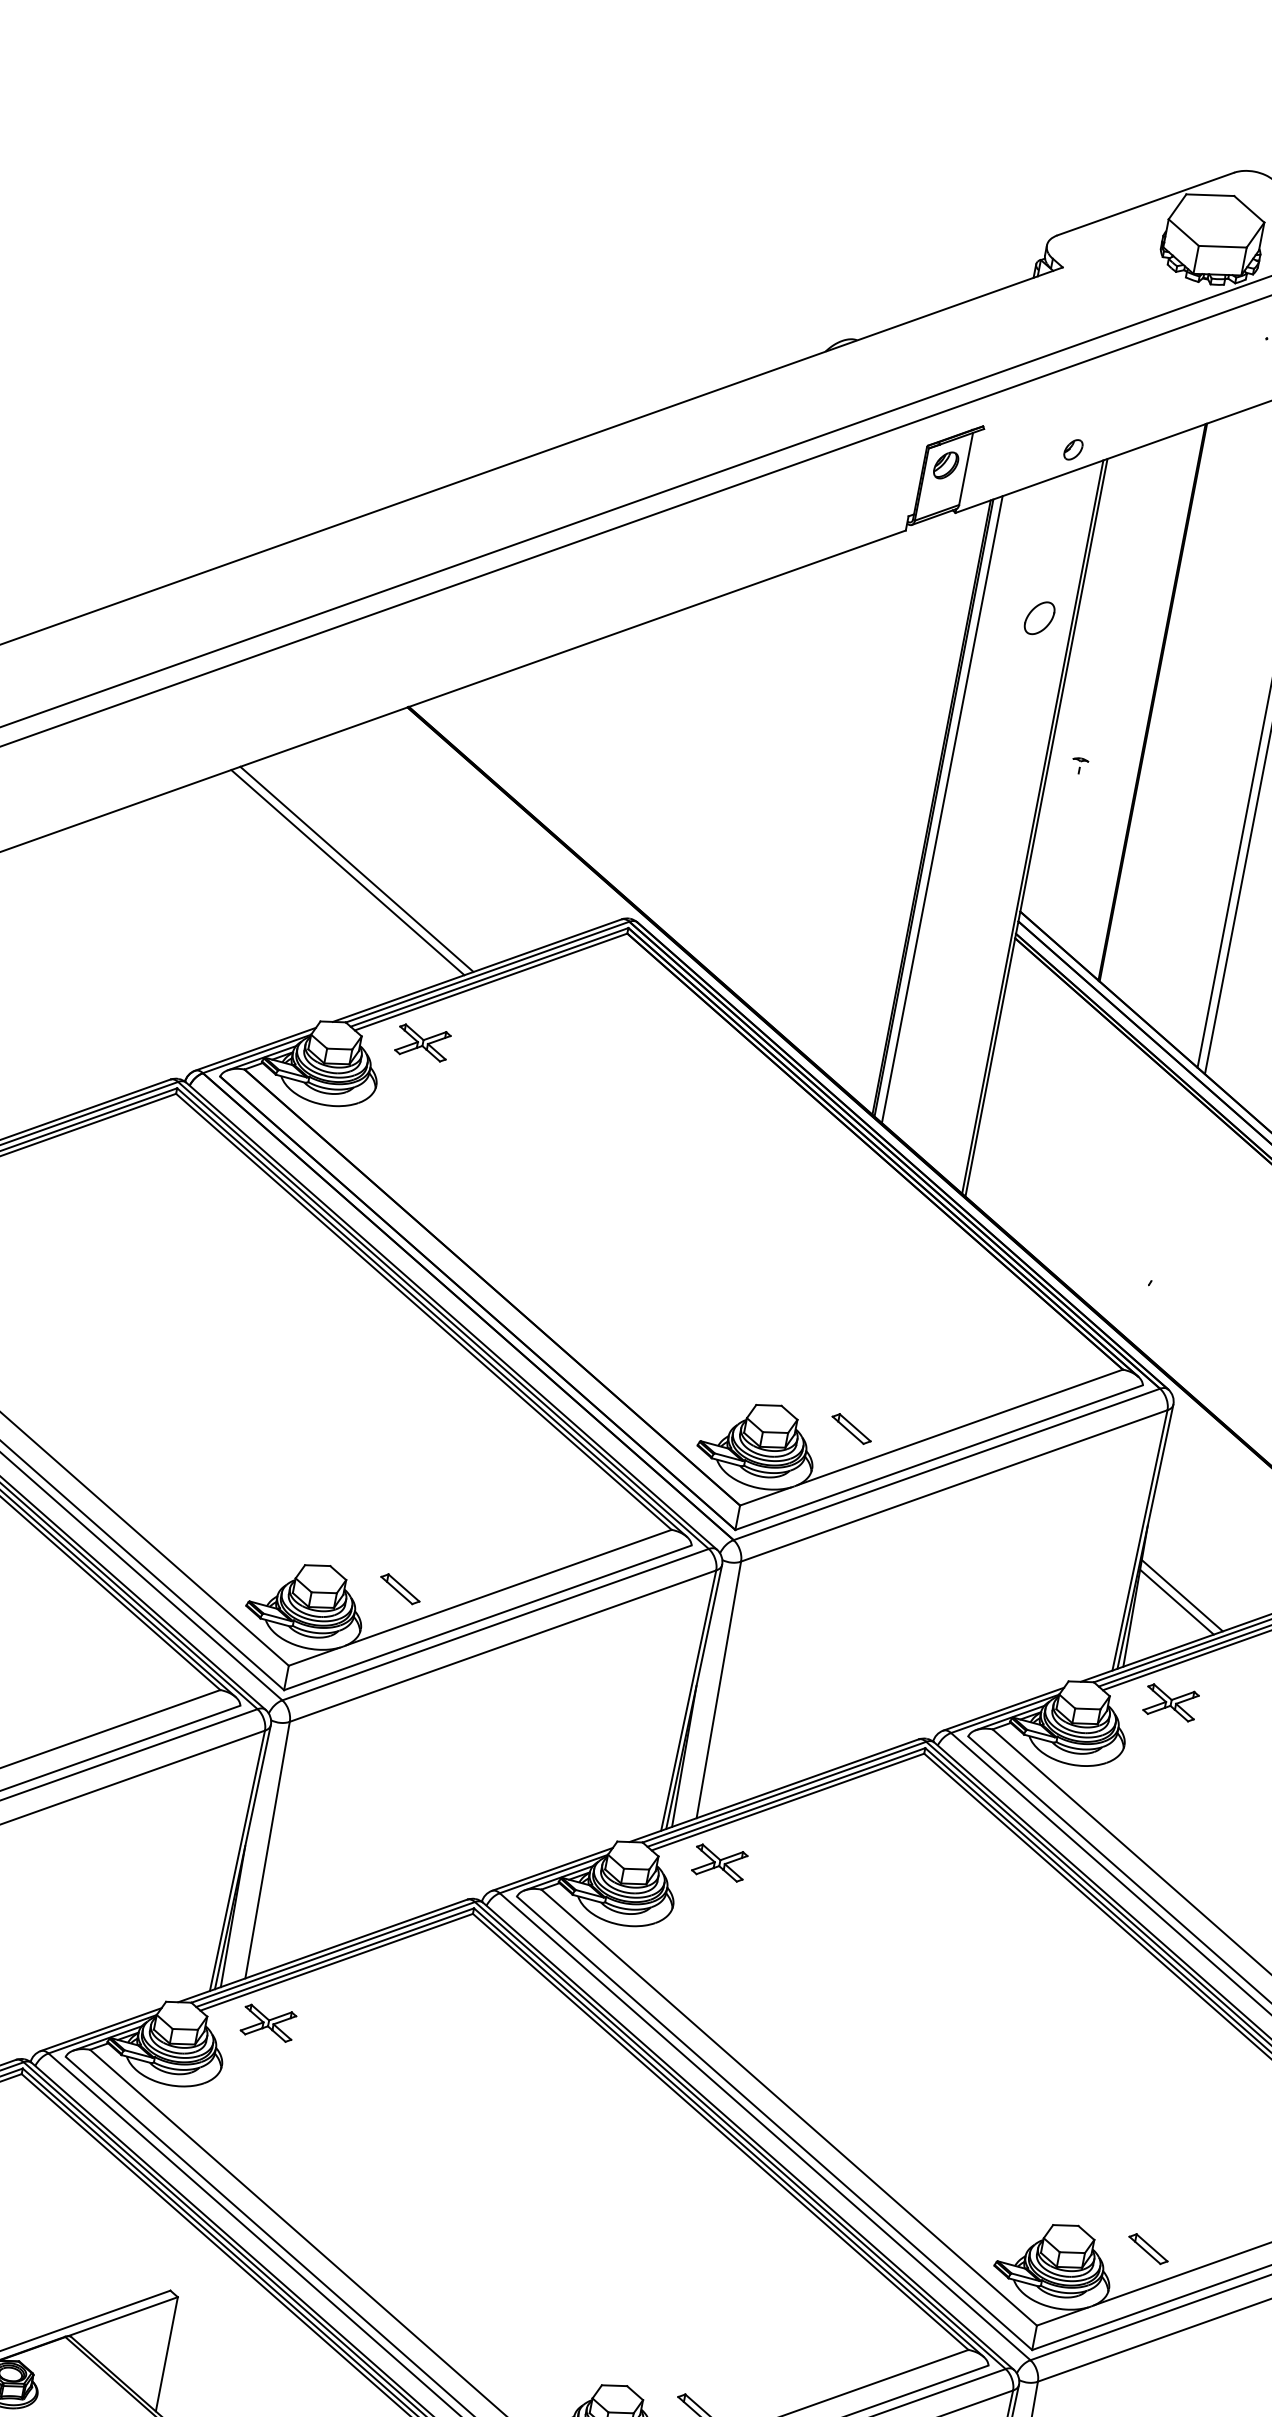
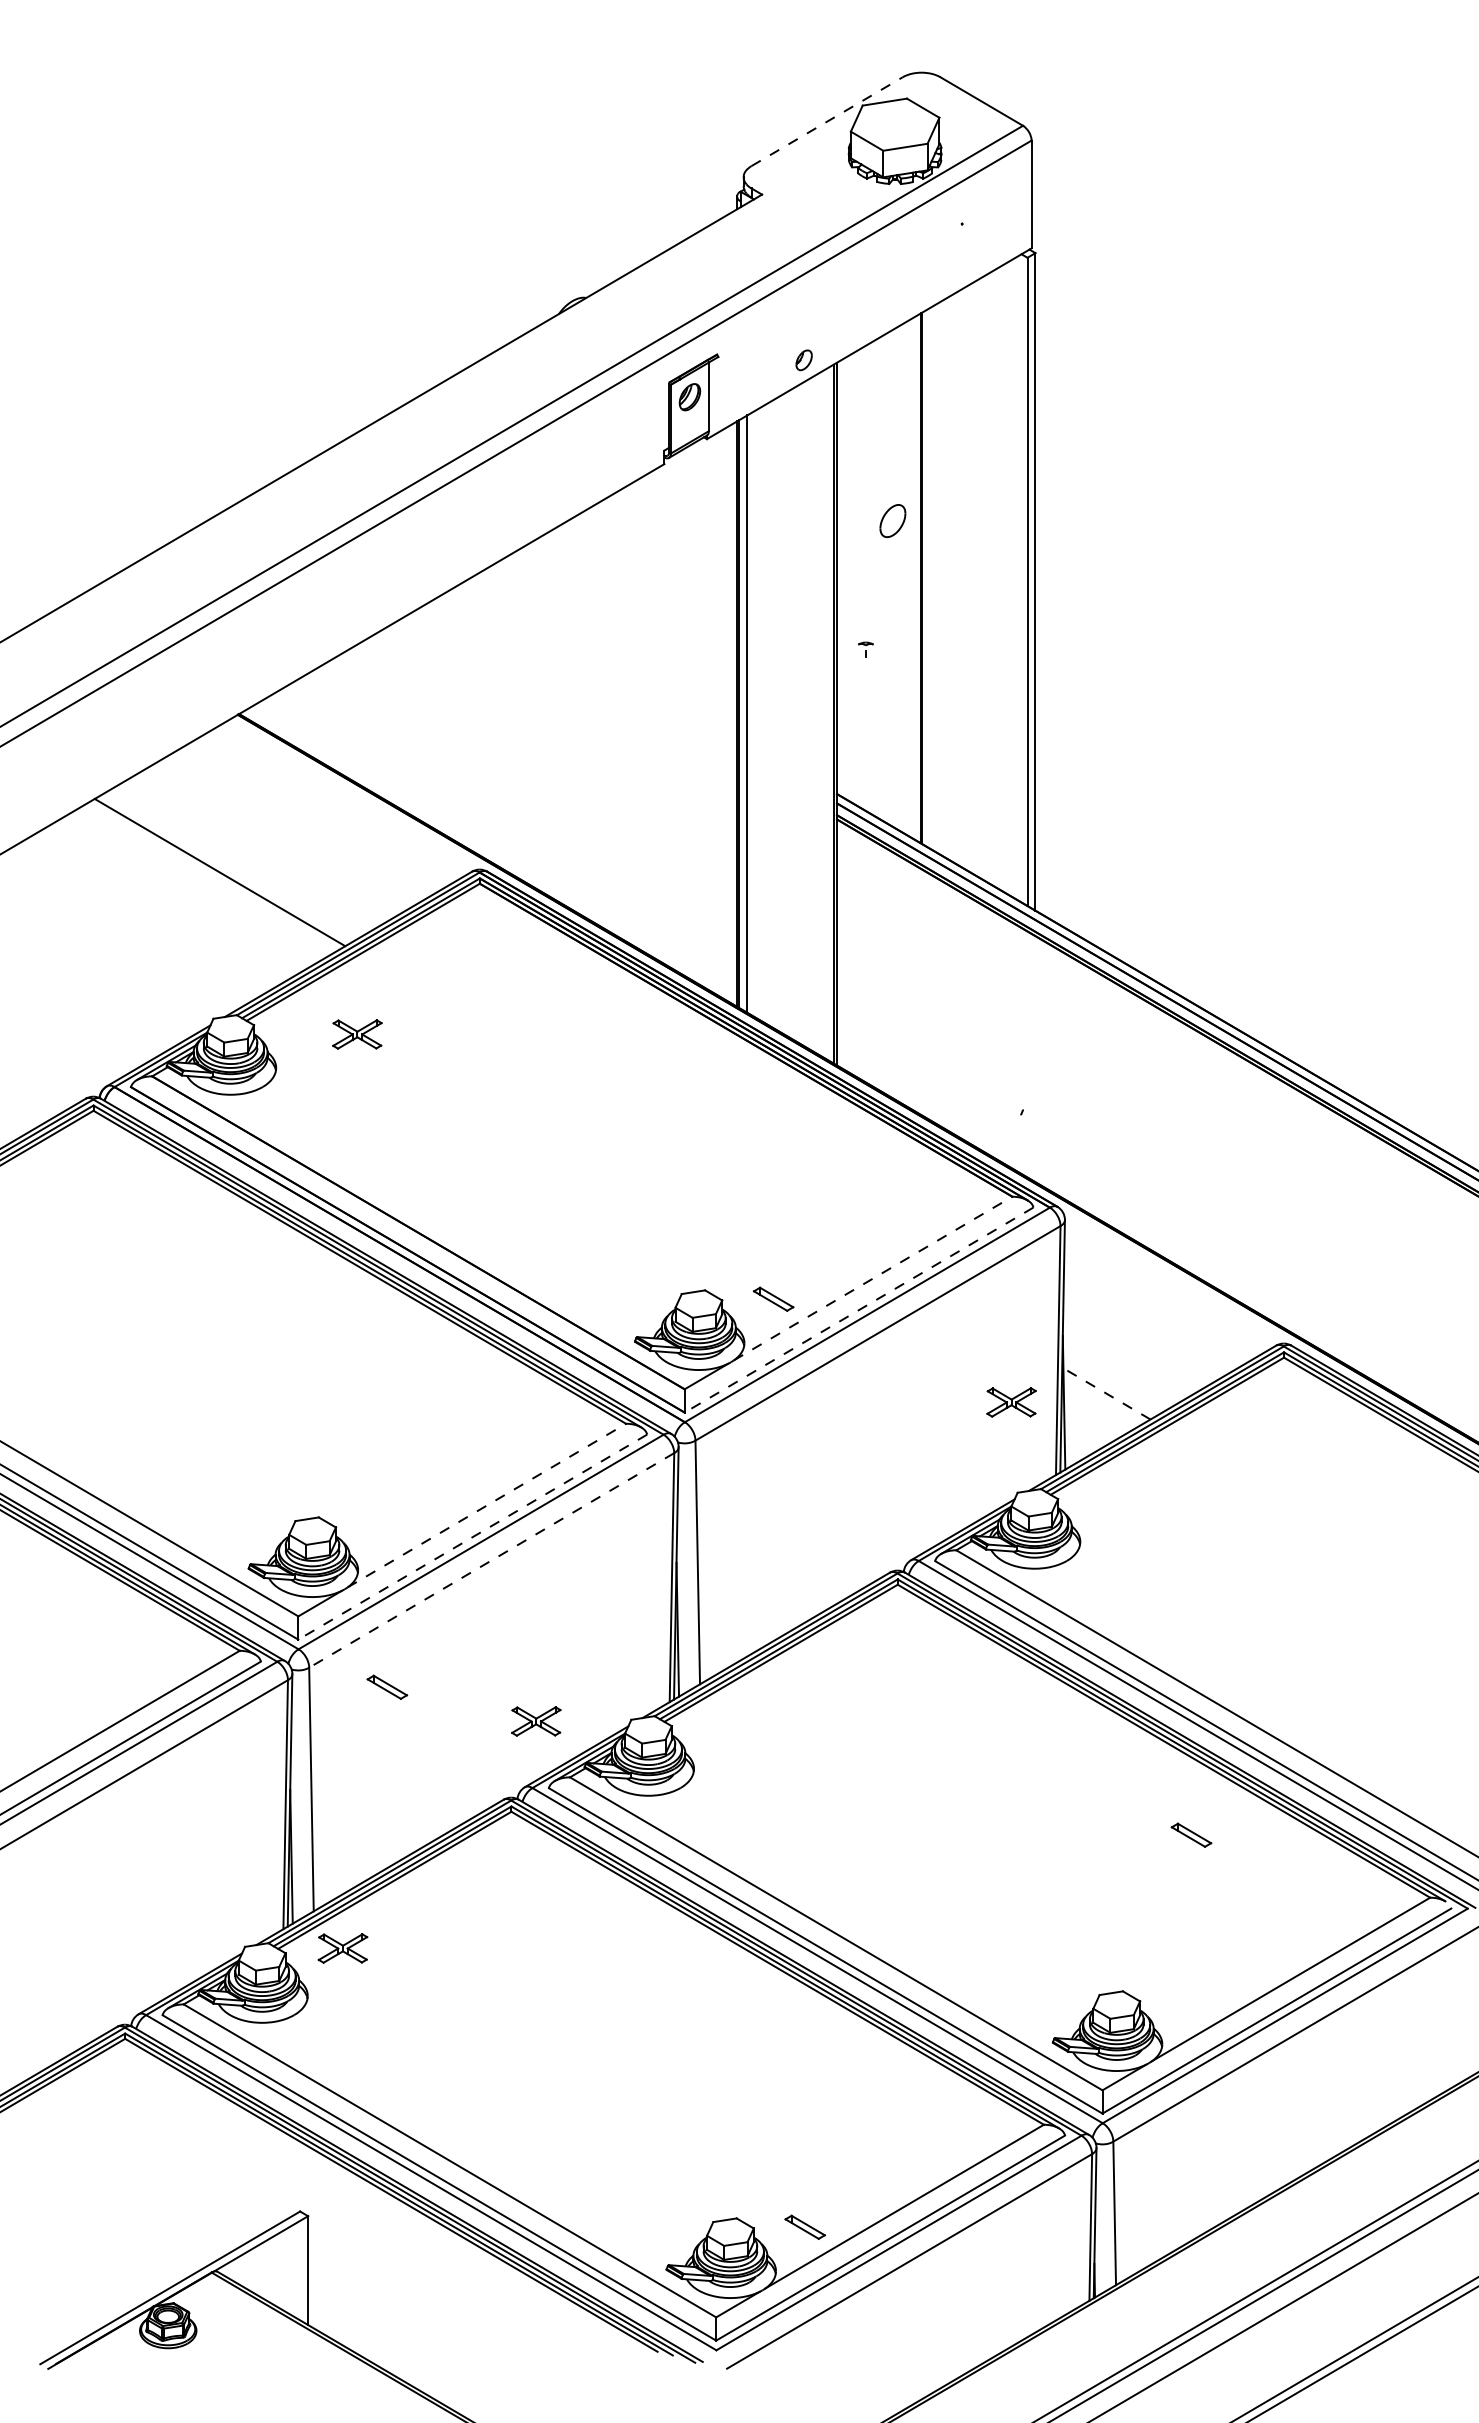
line: (1146, 203) -> (827, 121), solid -> dashed
part: (1039, 617) -> (892, 520), moved
line: (348, 871) -> (212, 876), removed
part: (423, 1043) -> (357, 1034), moved
line: (960, 1427) -> (873, 1278), solid -> dashed
line: (938, 1457) -> (858, 1310), solid -> dashed
line: (508, 1587) -> (486, 1505), solid -> dashed
part: (400, 1588) -> (387, 1686), moved
line: (1181, 1595) -> (1106, 1393), solid -> dashed
line: (1176, 1601) -> (1102, 1400), removed
line: (487, 1618) -> (472, 1537), solid -> dashed
line: (502, 1646) -> (491, 1560), solid -> dashed
part: (1170, 1702) -> (1011, 1402), moved
part: (720, 1863) -> (536, 1721), moved
part: (1148, 2248) -> (1191, 1834), moved

